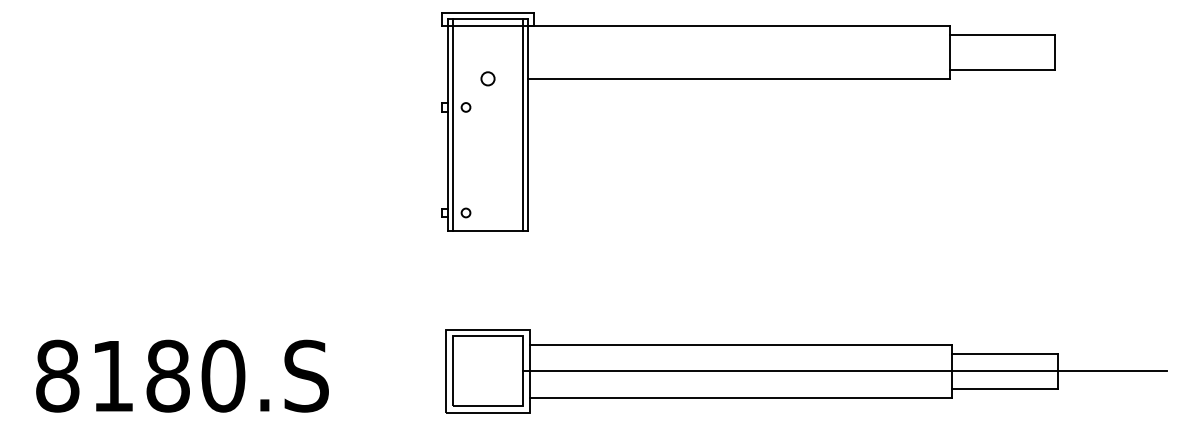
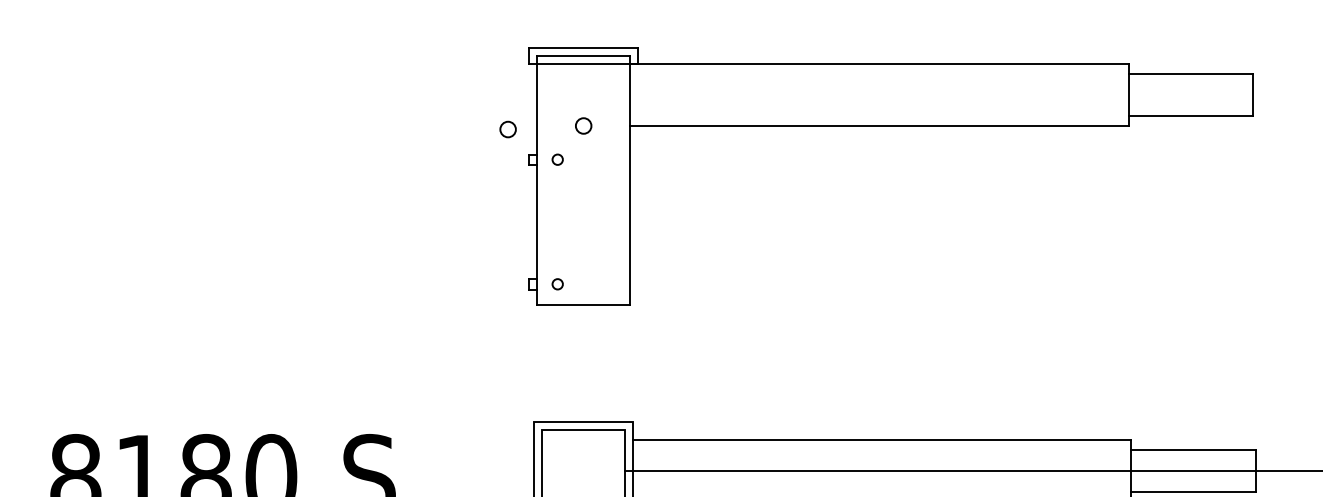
circle: (423, 81) -> (507, 129), added
line: (452, 124) -> (541, 179), removed
line: (523, 124) -> (625, 179), removed

